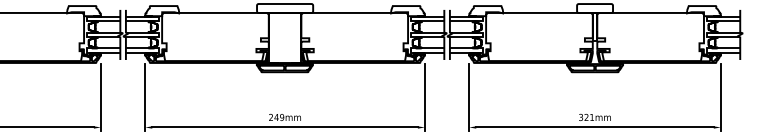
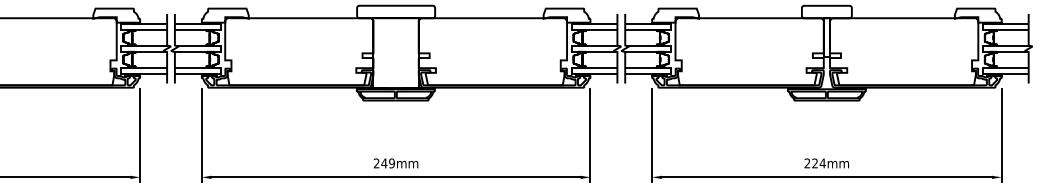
text: (586, 117) -> (814, 163), 321mm -> 224mm

